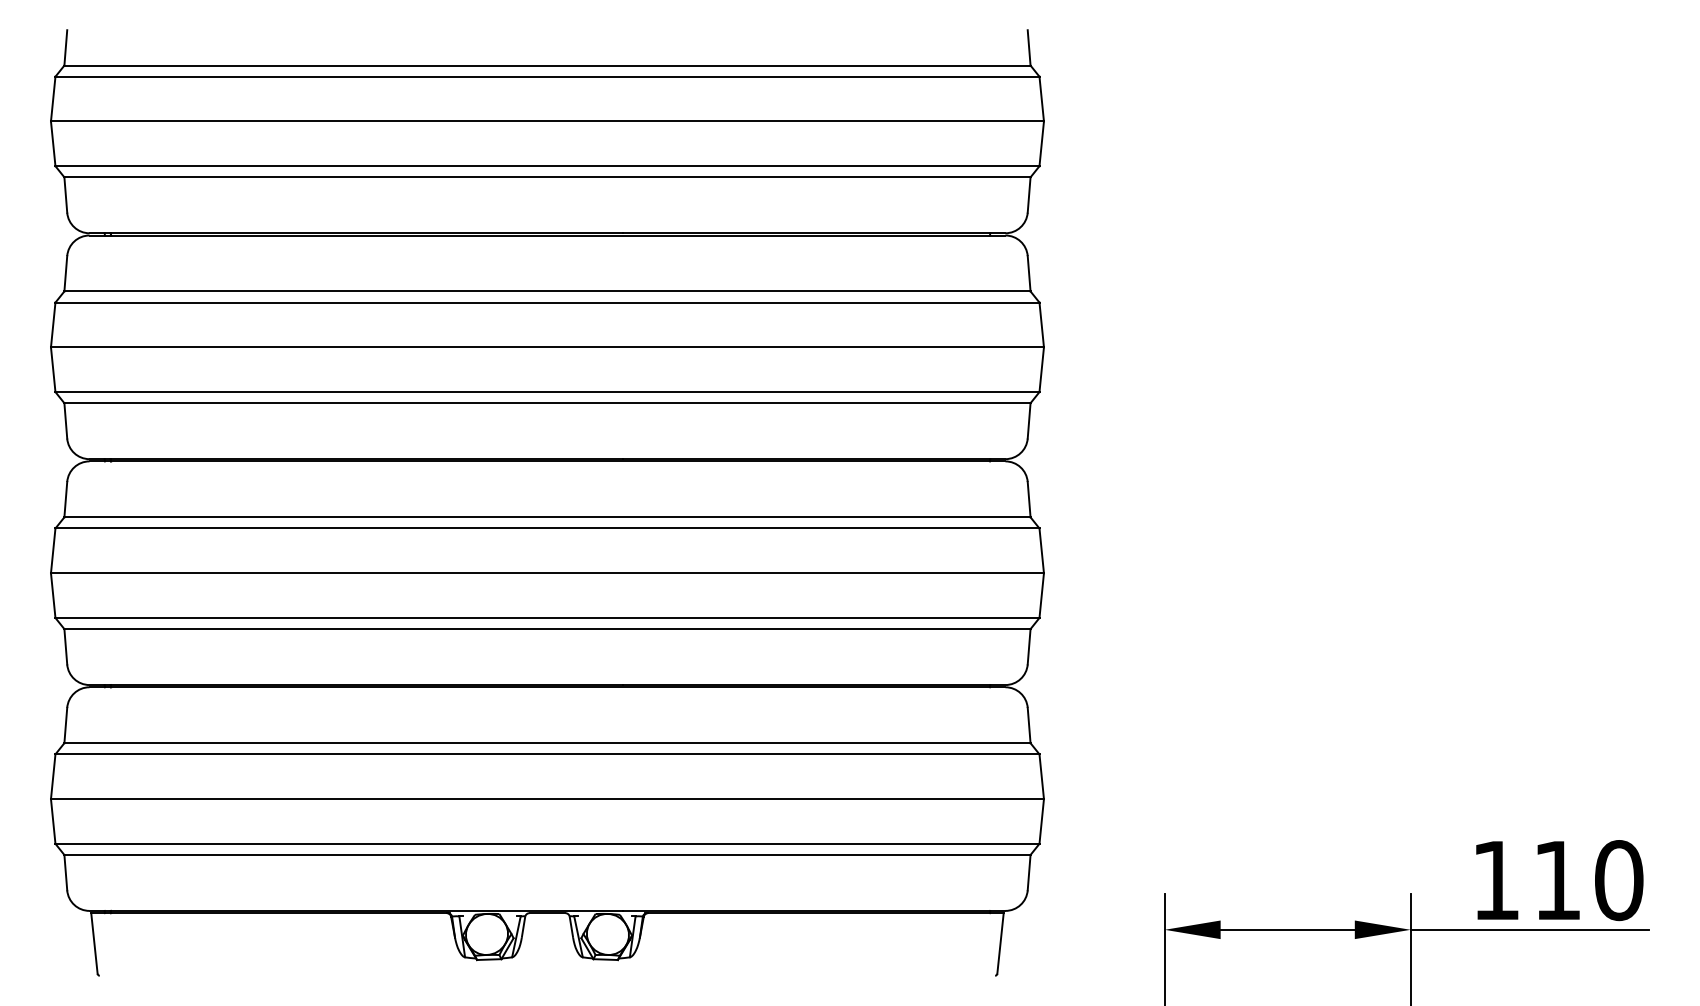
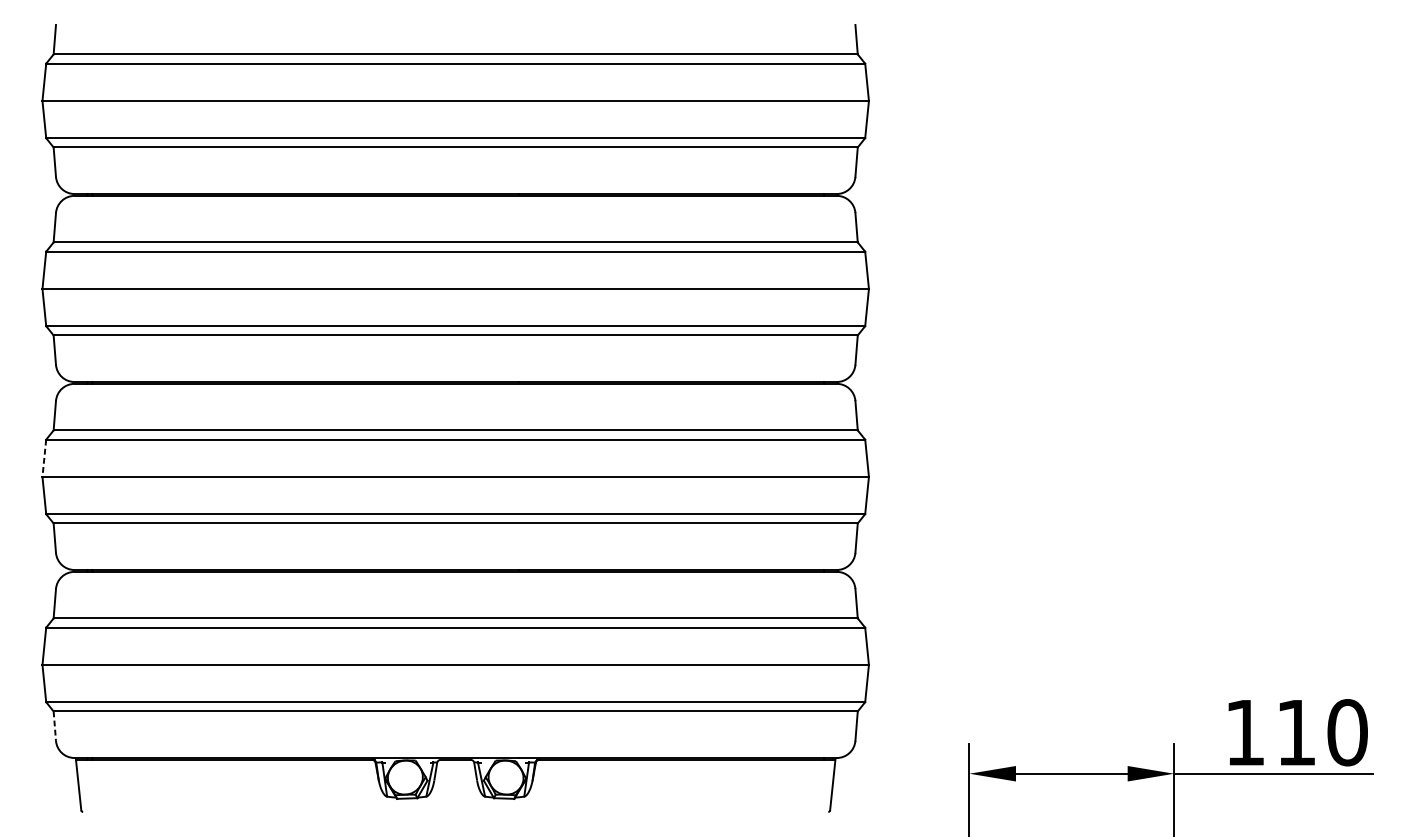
line: (53, 551) -> (44, 458), solid -> dashed
line: (65, 872) -> (54, 726), solid -> dashed

